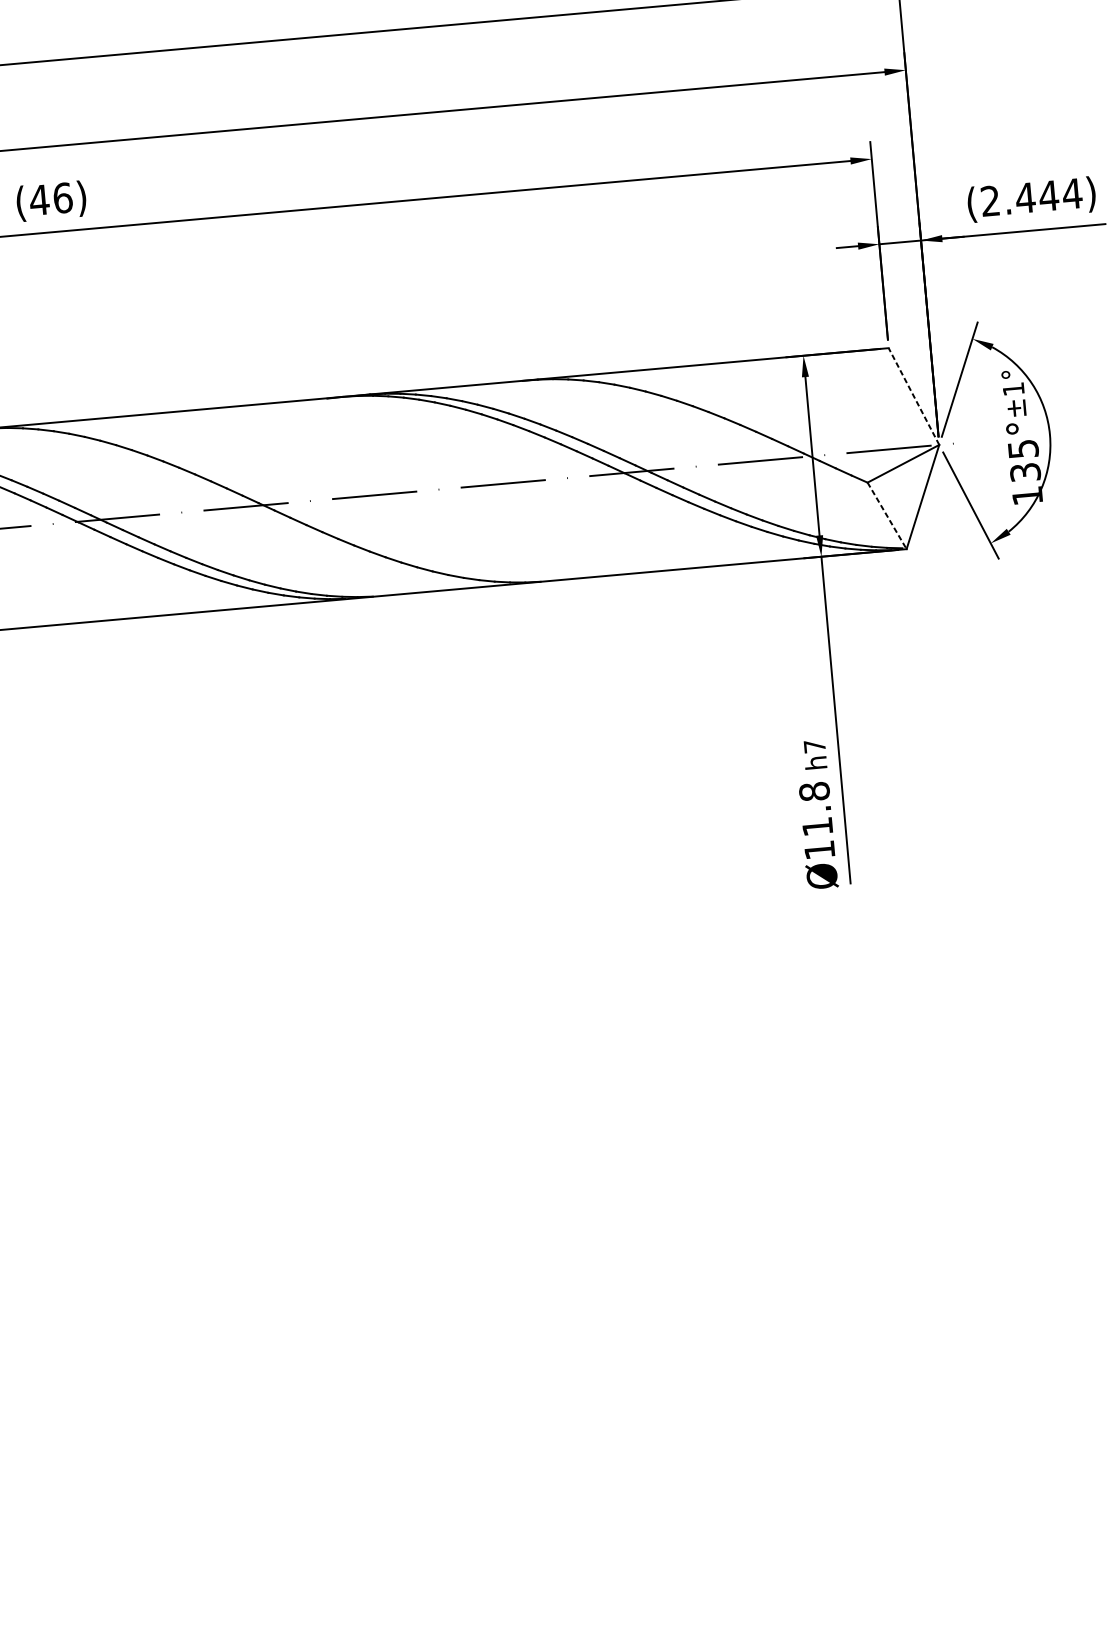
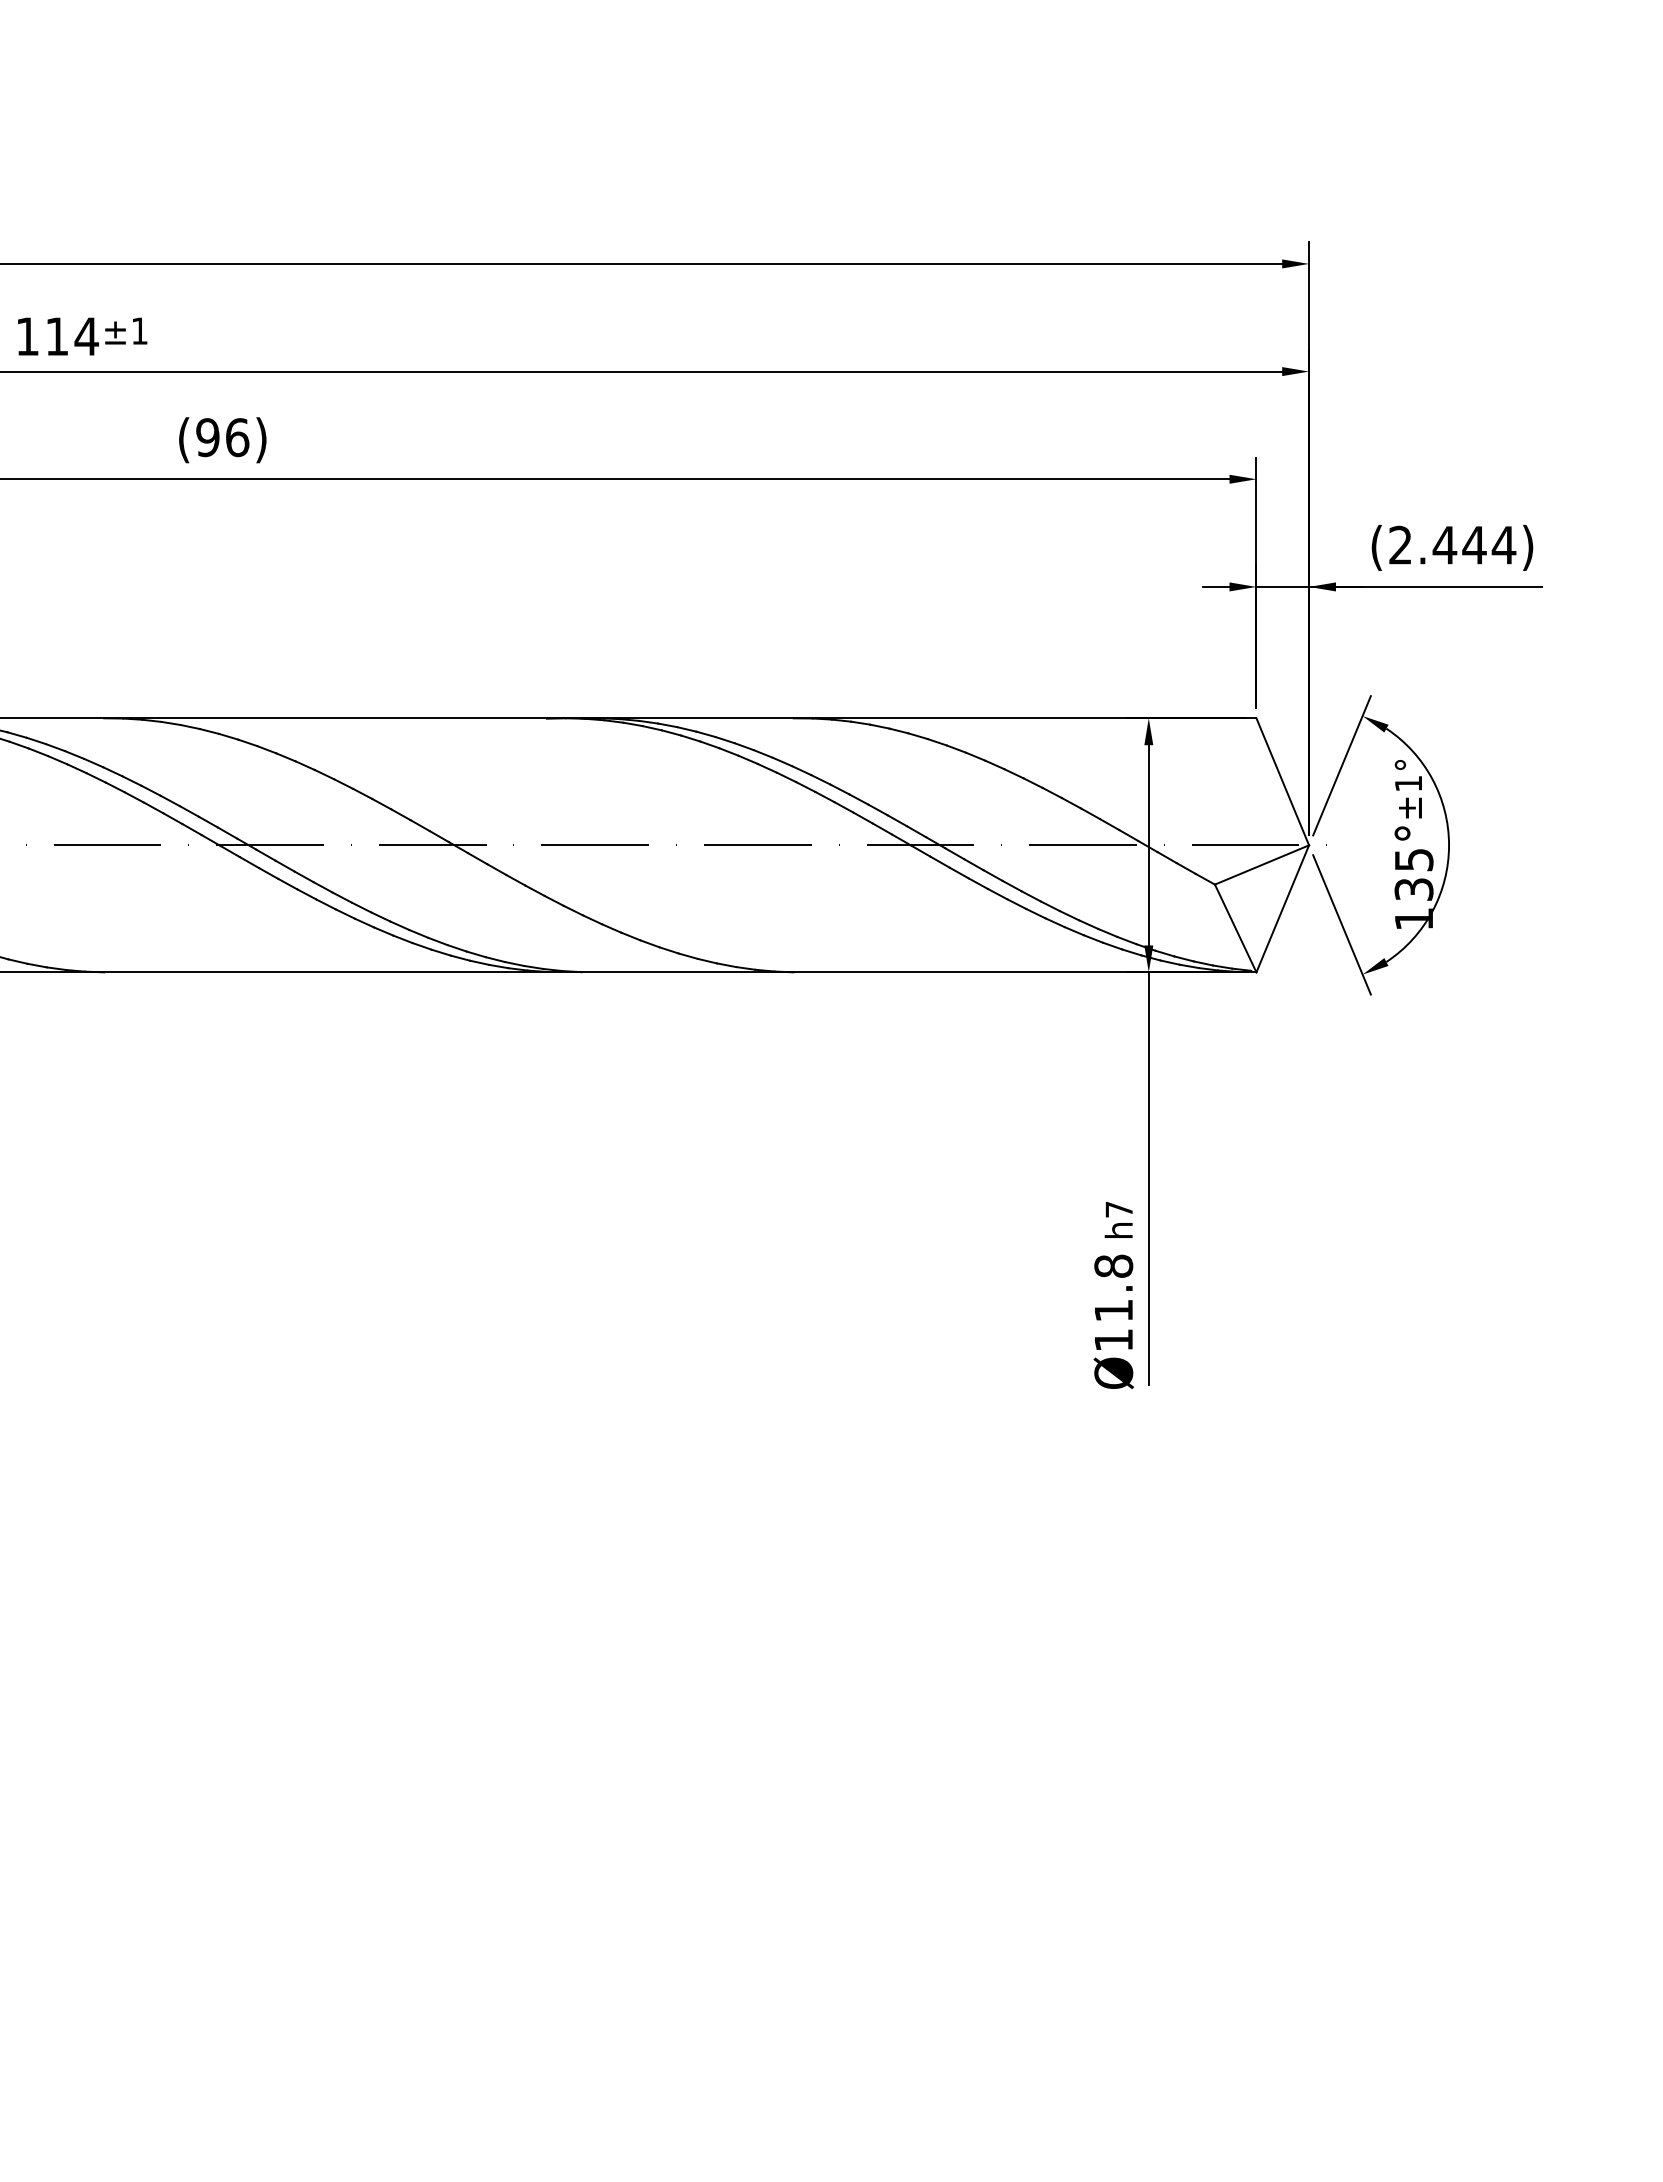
text: (39, 200) -> (207, 437), (46) -> (96)
line: (913, 396) -> (1282, 781), dashed -> solid
line: (886, 515) -> (1235, 928), dashed -> solid

